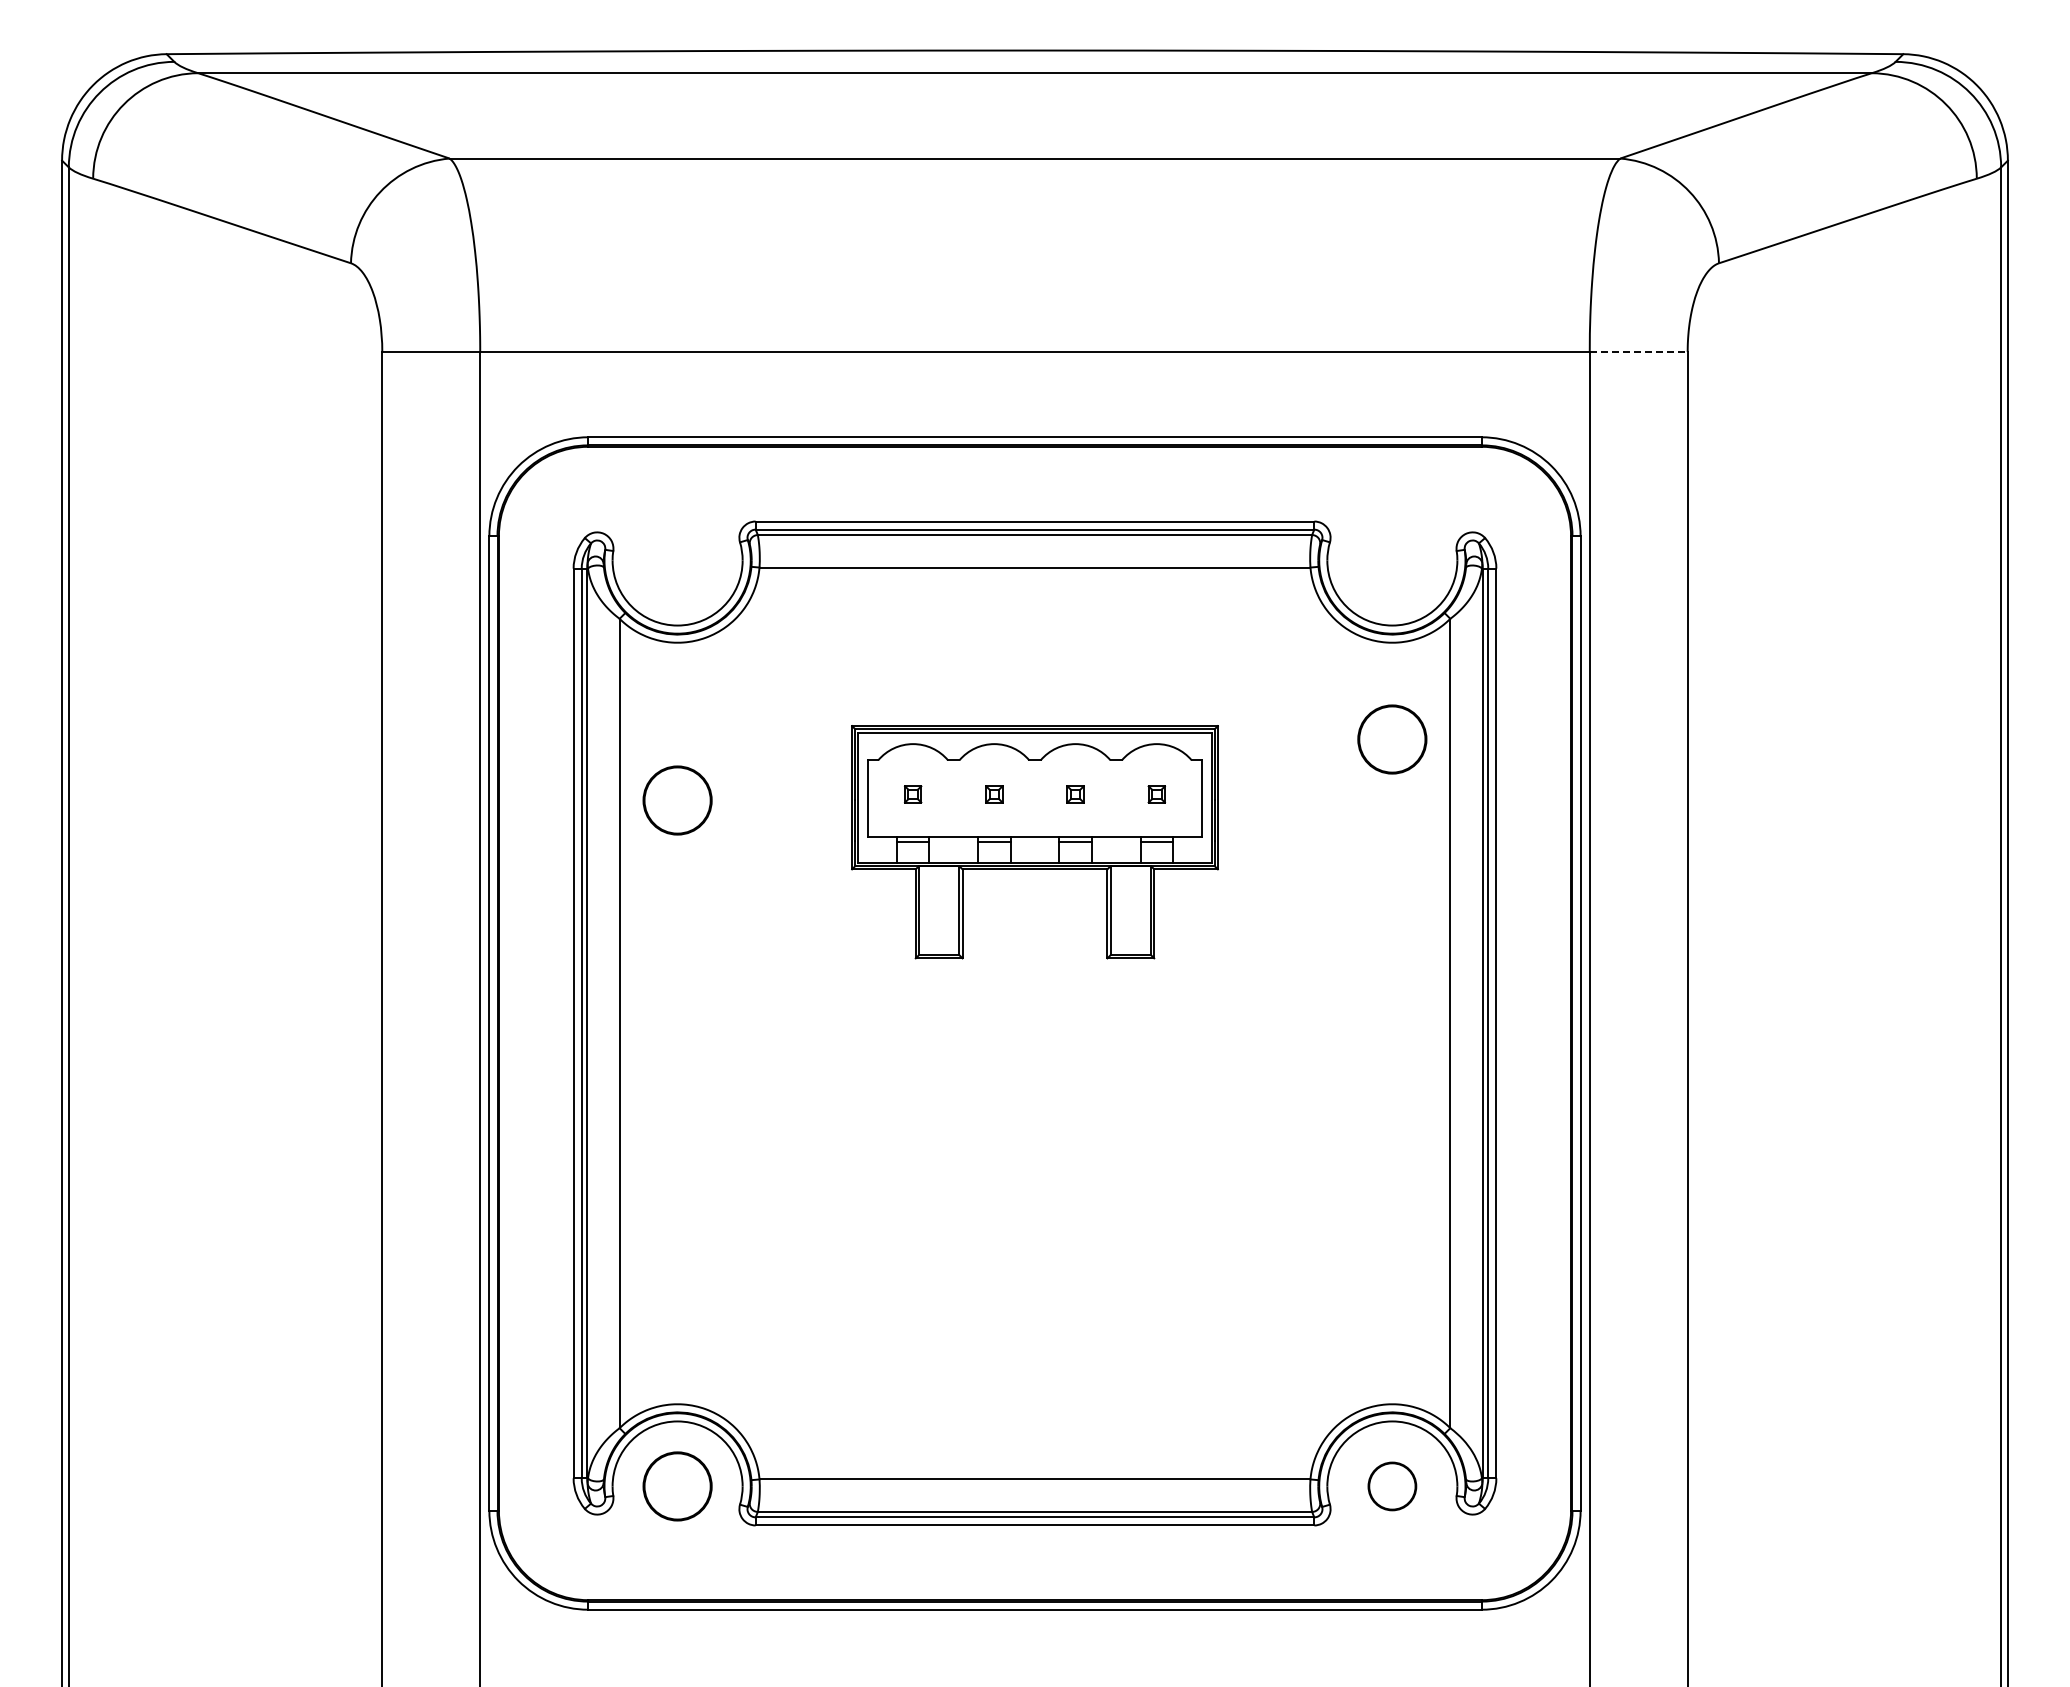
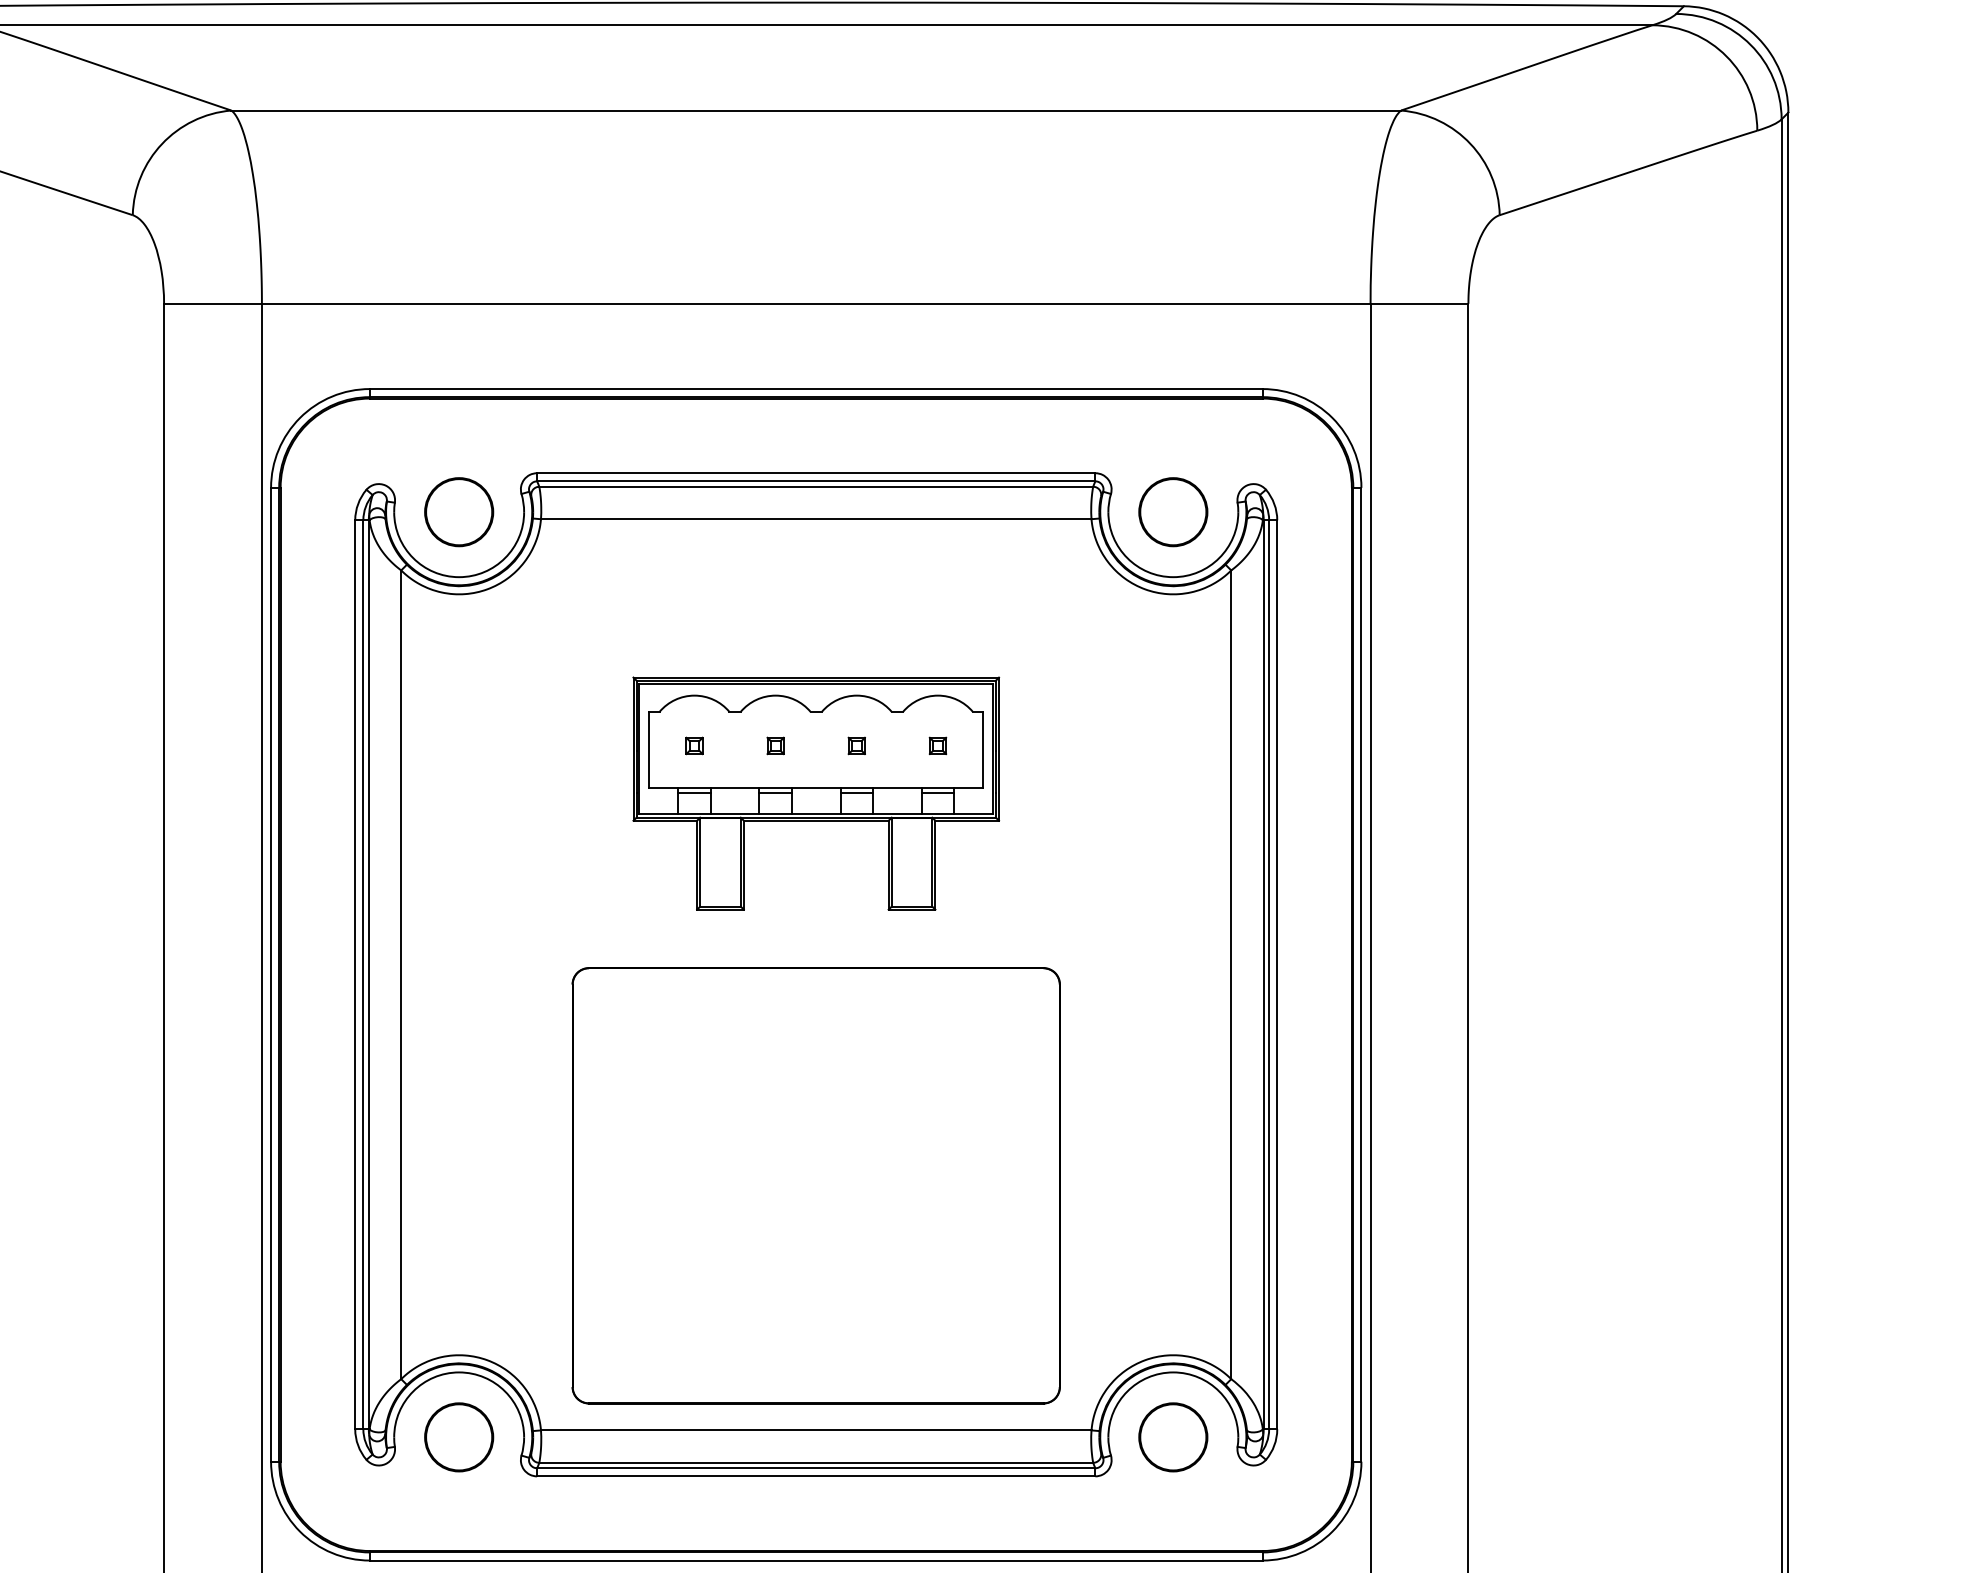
line: (1638, 351) -> (1419, 303), dashed -> solid
circle: (1392, 739) -> (1173, 512), moved
circle: (677, 800) -> (459, 512), moved
part: (1034, 1234) -> (815, 1185), added
circle: (1392, 1486) -> (1173, 1437), size x1.43

